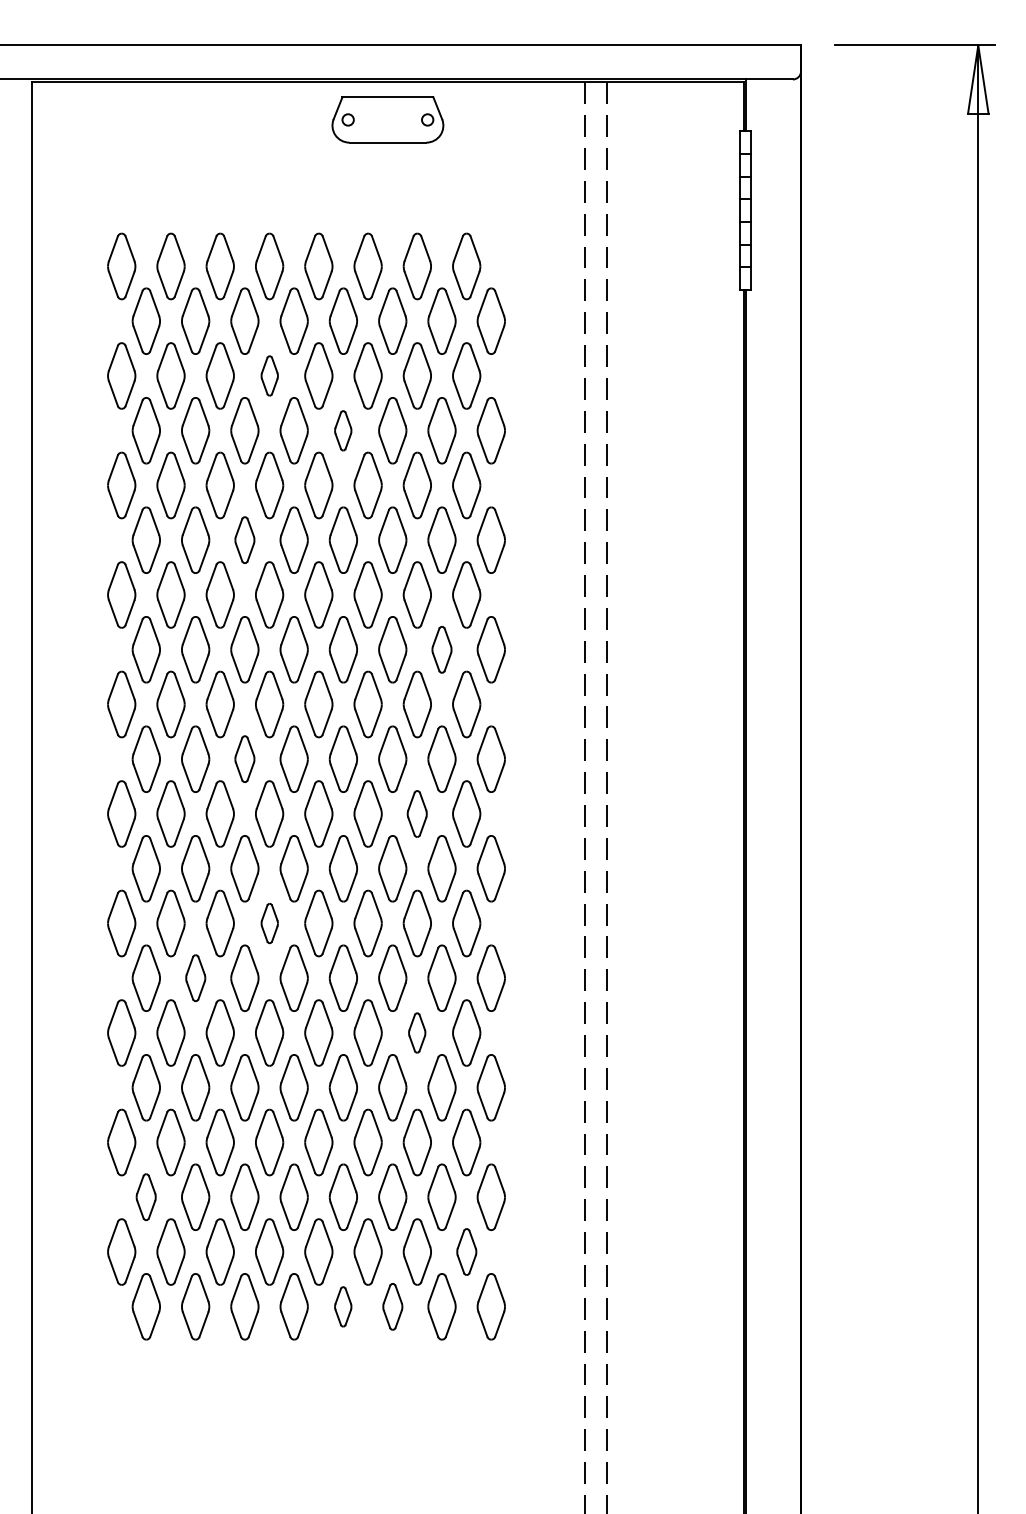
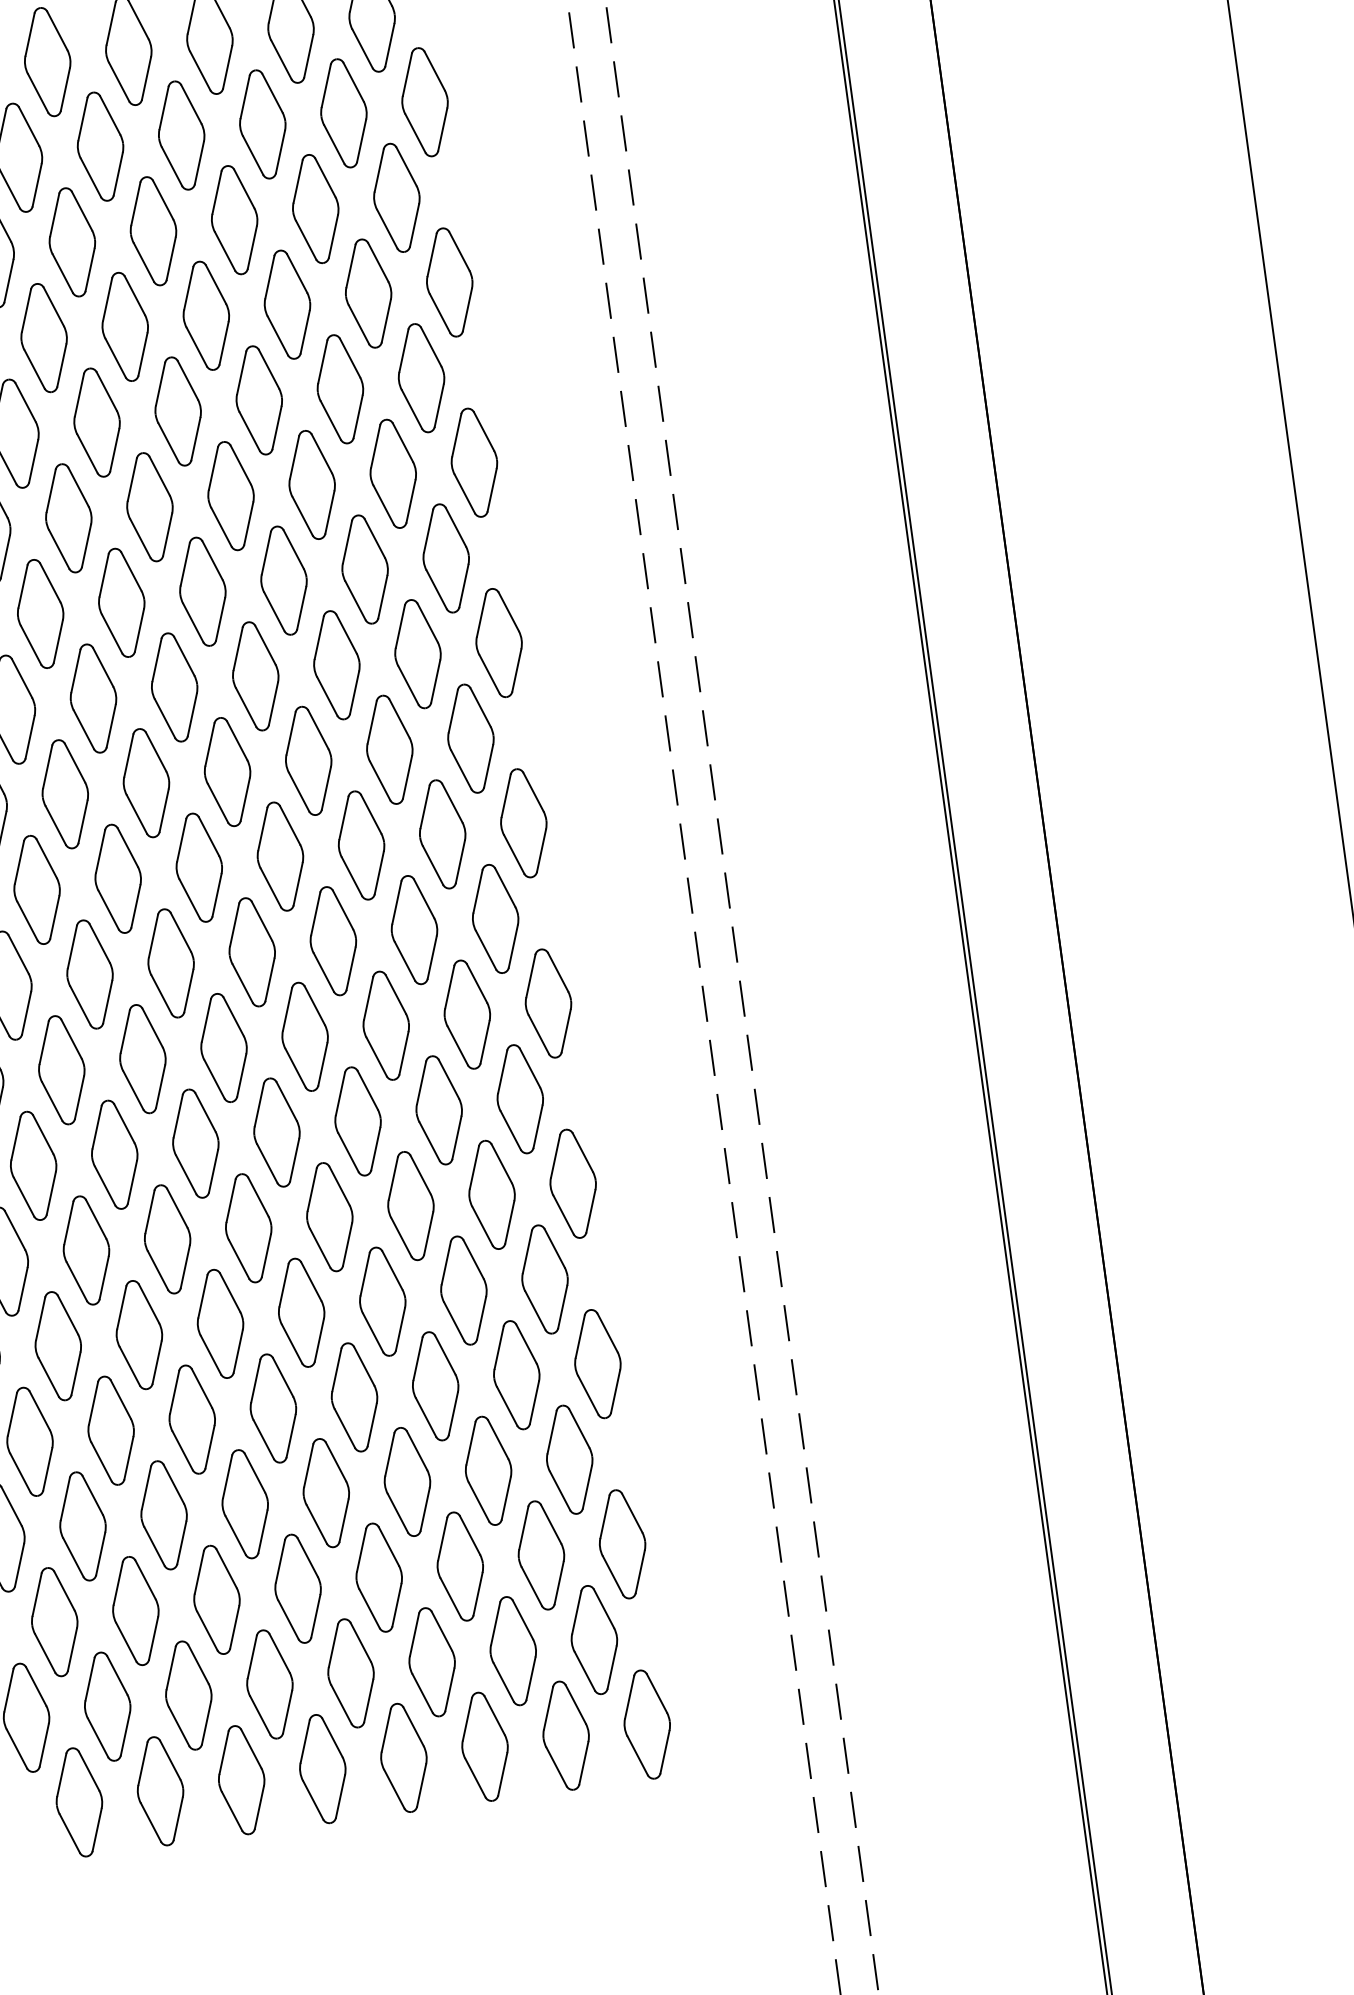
part: (269, 375) -> (72, 241), size x1.67
part: (342, 430) -> (204, 315), size x1.67
part: (244, 539) -> (67, 517), size x1.43
part: (441, 649) -> (417, 653), size x1.43
part: (244, 758) -> (117, 877), size x1.43
part: (416, 813) -> (412, 929), size x1.43
part: (269, 923) -> (195, 1143), size x1.67
part: (195, 977) -> (86, 1249), size x1.43
part: (416, 1032) -> (462, 1289), size x1.67
part: (145, 1196) -> (53, 1621), size x1.43
part: (466, 1251) -> (593, 1639), size x1.43
part: (342, 1306) -> (402, 1757), size x1.67
part: (392, 1306) -> (484, 1746), size x1.43

